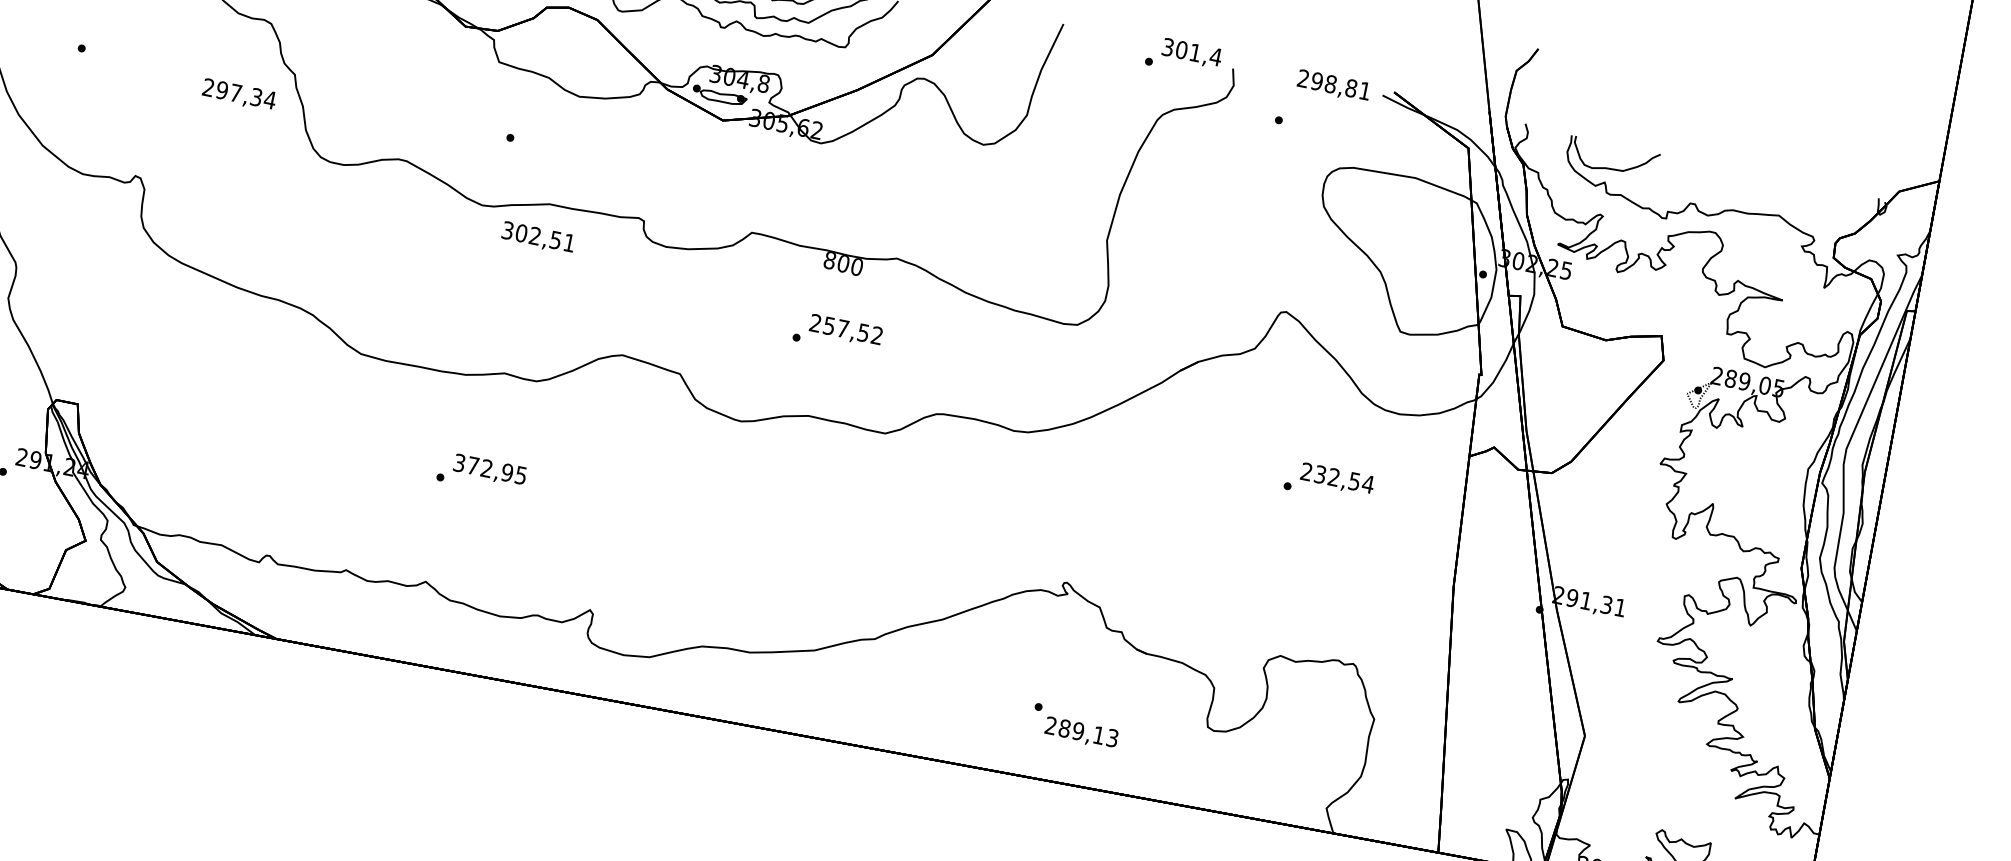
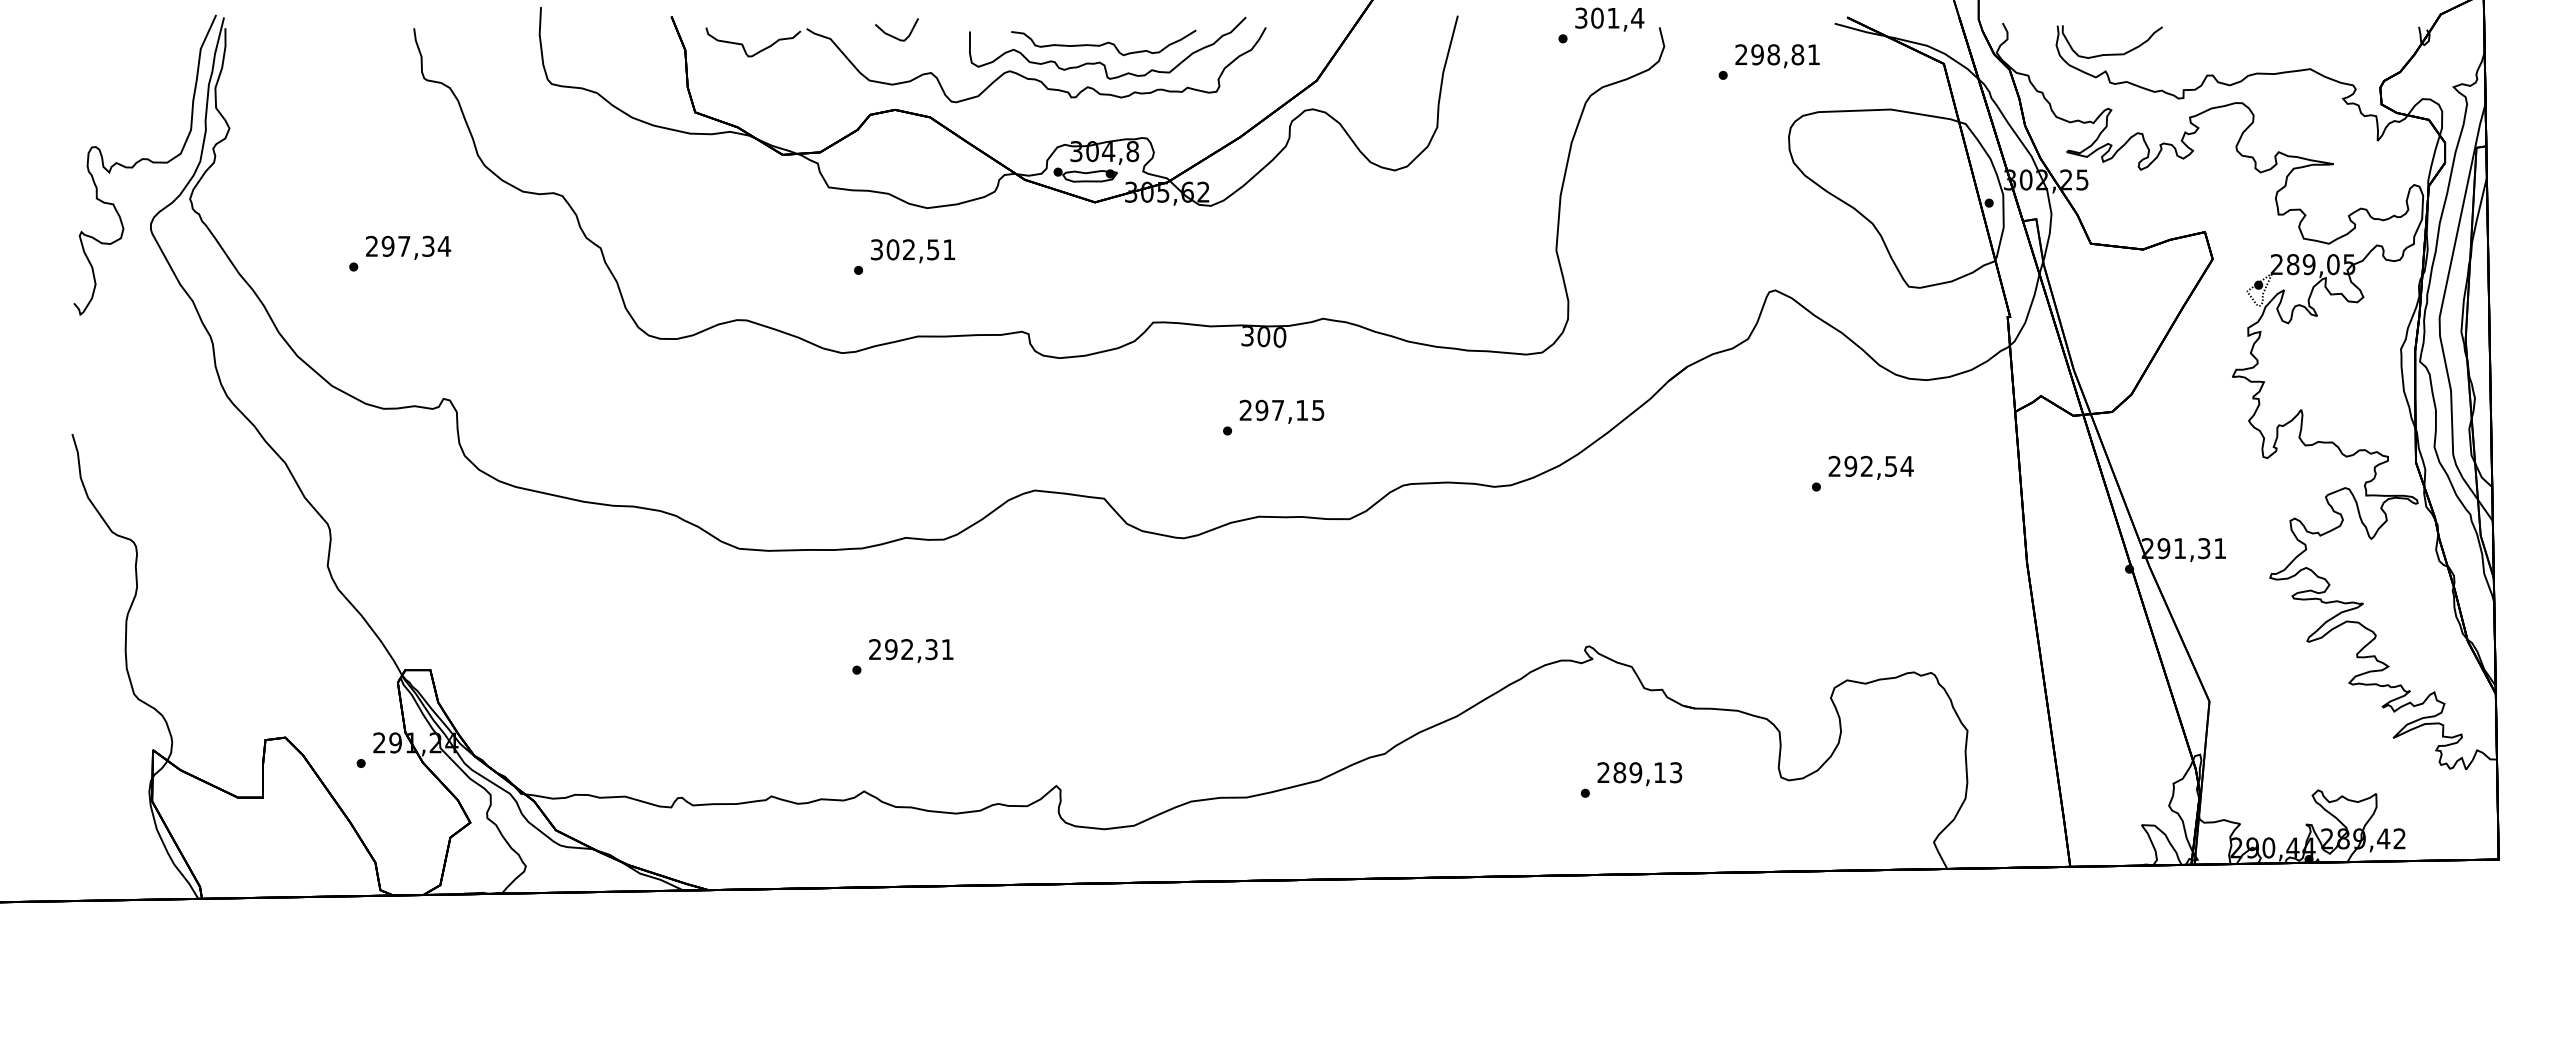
text: (1333, 86) -> (1777, 56), moved
text: (239, 94) -> (408, 247), moved
text: (537, 238) -> (912, 251), moved
text: (829, 260) -> (1247, 336), 800 -> 300
text: (852, 329) -> (1289, 409), 257,52 -> 297,15
text: (490, 469) -> (911, 649), 372,95 -> 292,31
text: (1320, 474) -> (1850, 466), 232,54 -> 292,54
text: (1081, 733) -> (1639, 774), moved

